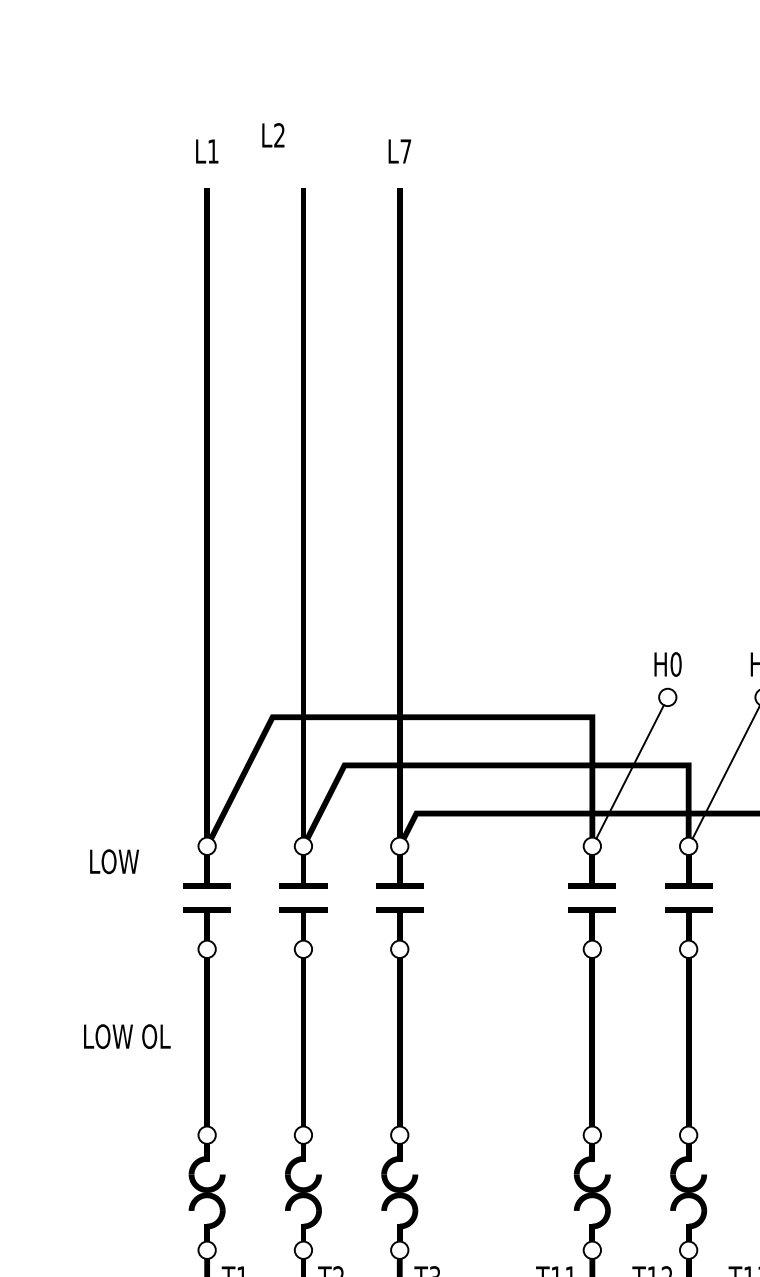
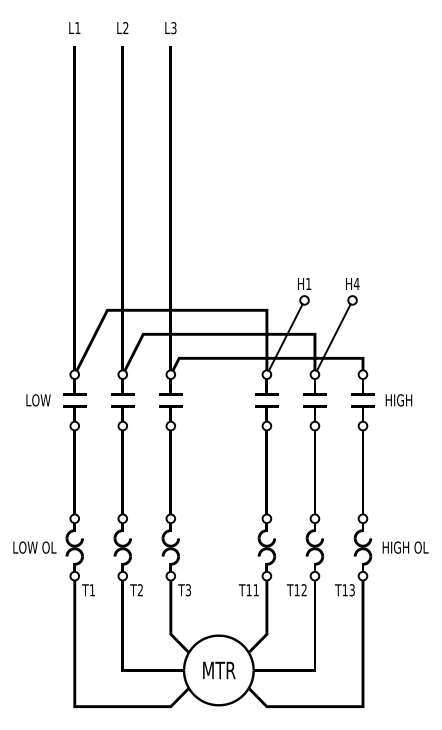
text: (272, 134) -> (122, 27), moved
text: (405, 152) -> (173, 28), L7 -> L3
text: (675, 663) -> (308, 283), H0 -> H1
text: (114, 861) -> (38, 400), moved
text: (126, 1036) -> (34, 547), moved

